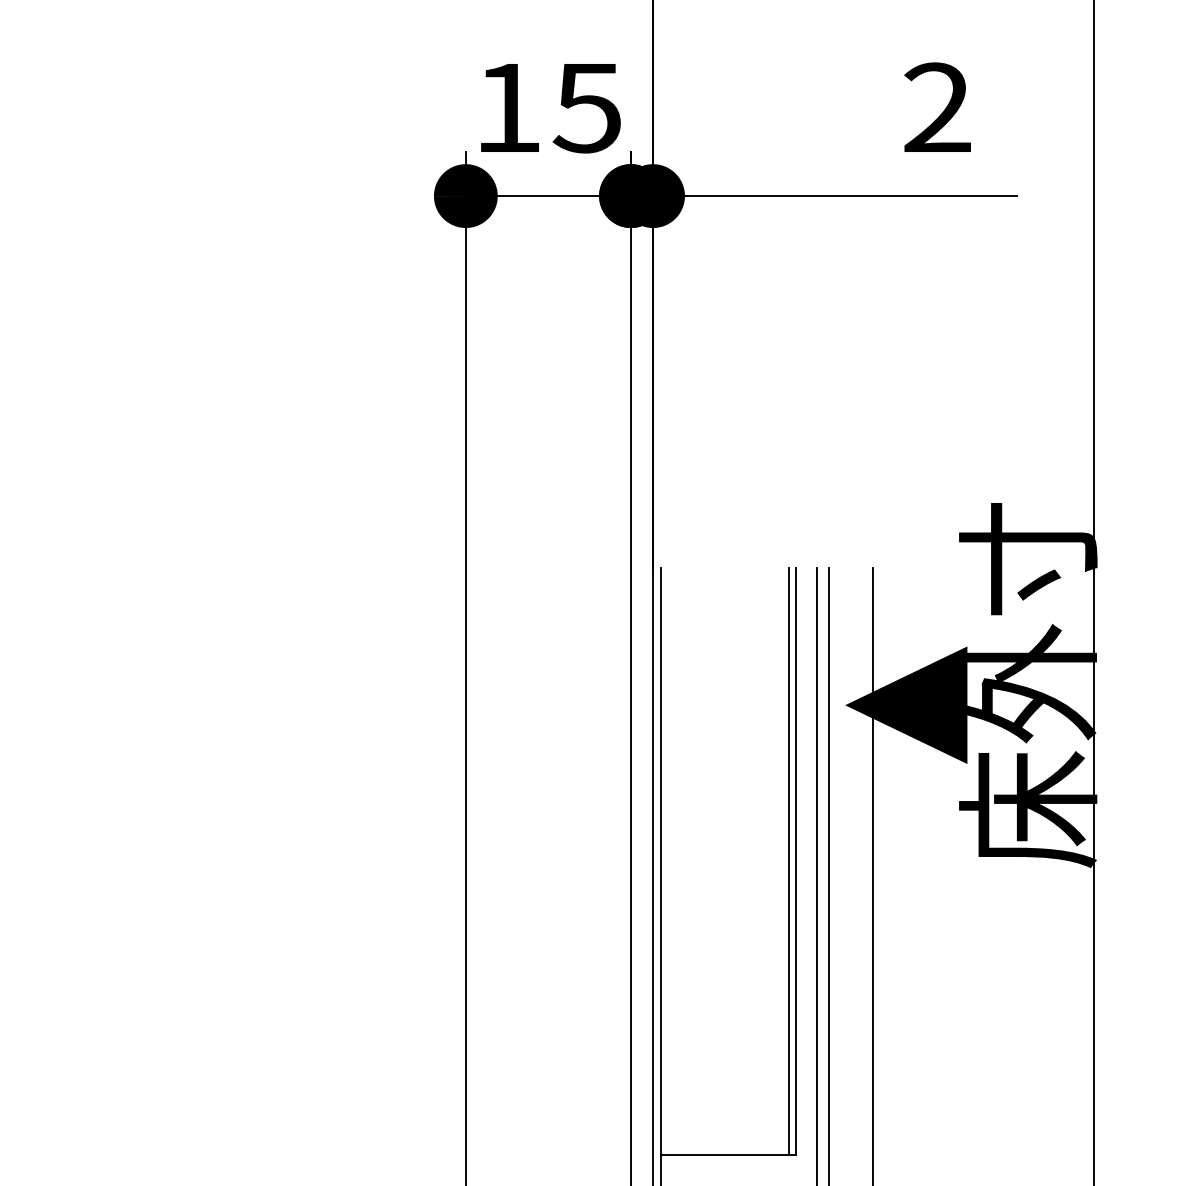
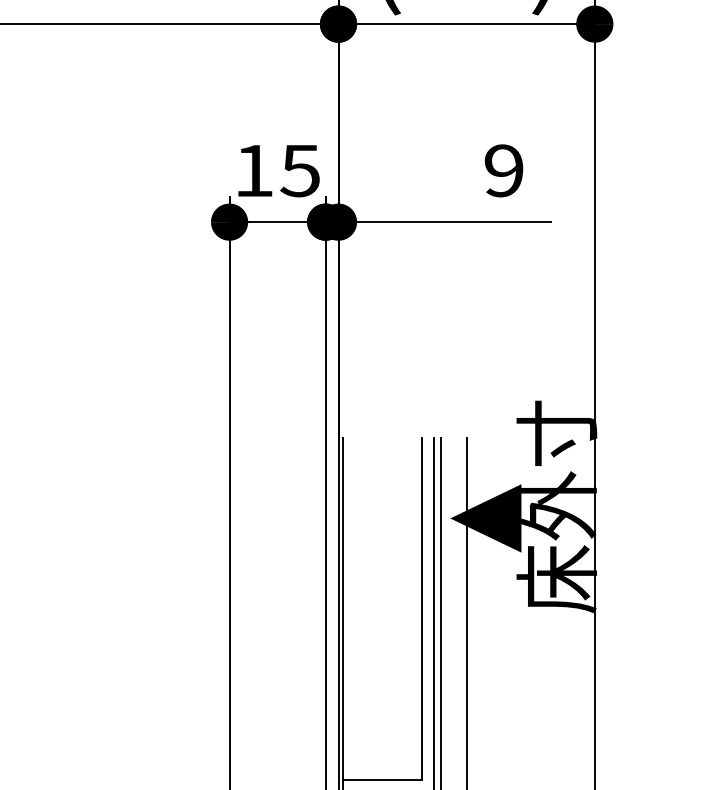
text: (936, 107) -> (503, 170), 2 -> 9
line: (788, 861) -> (417, 609), removed

